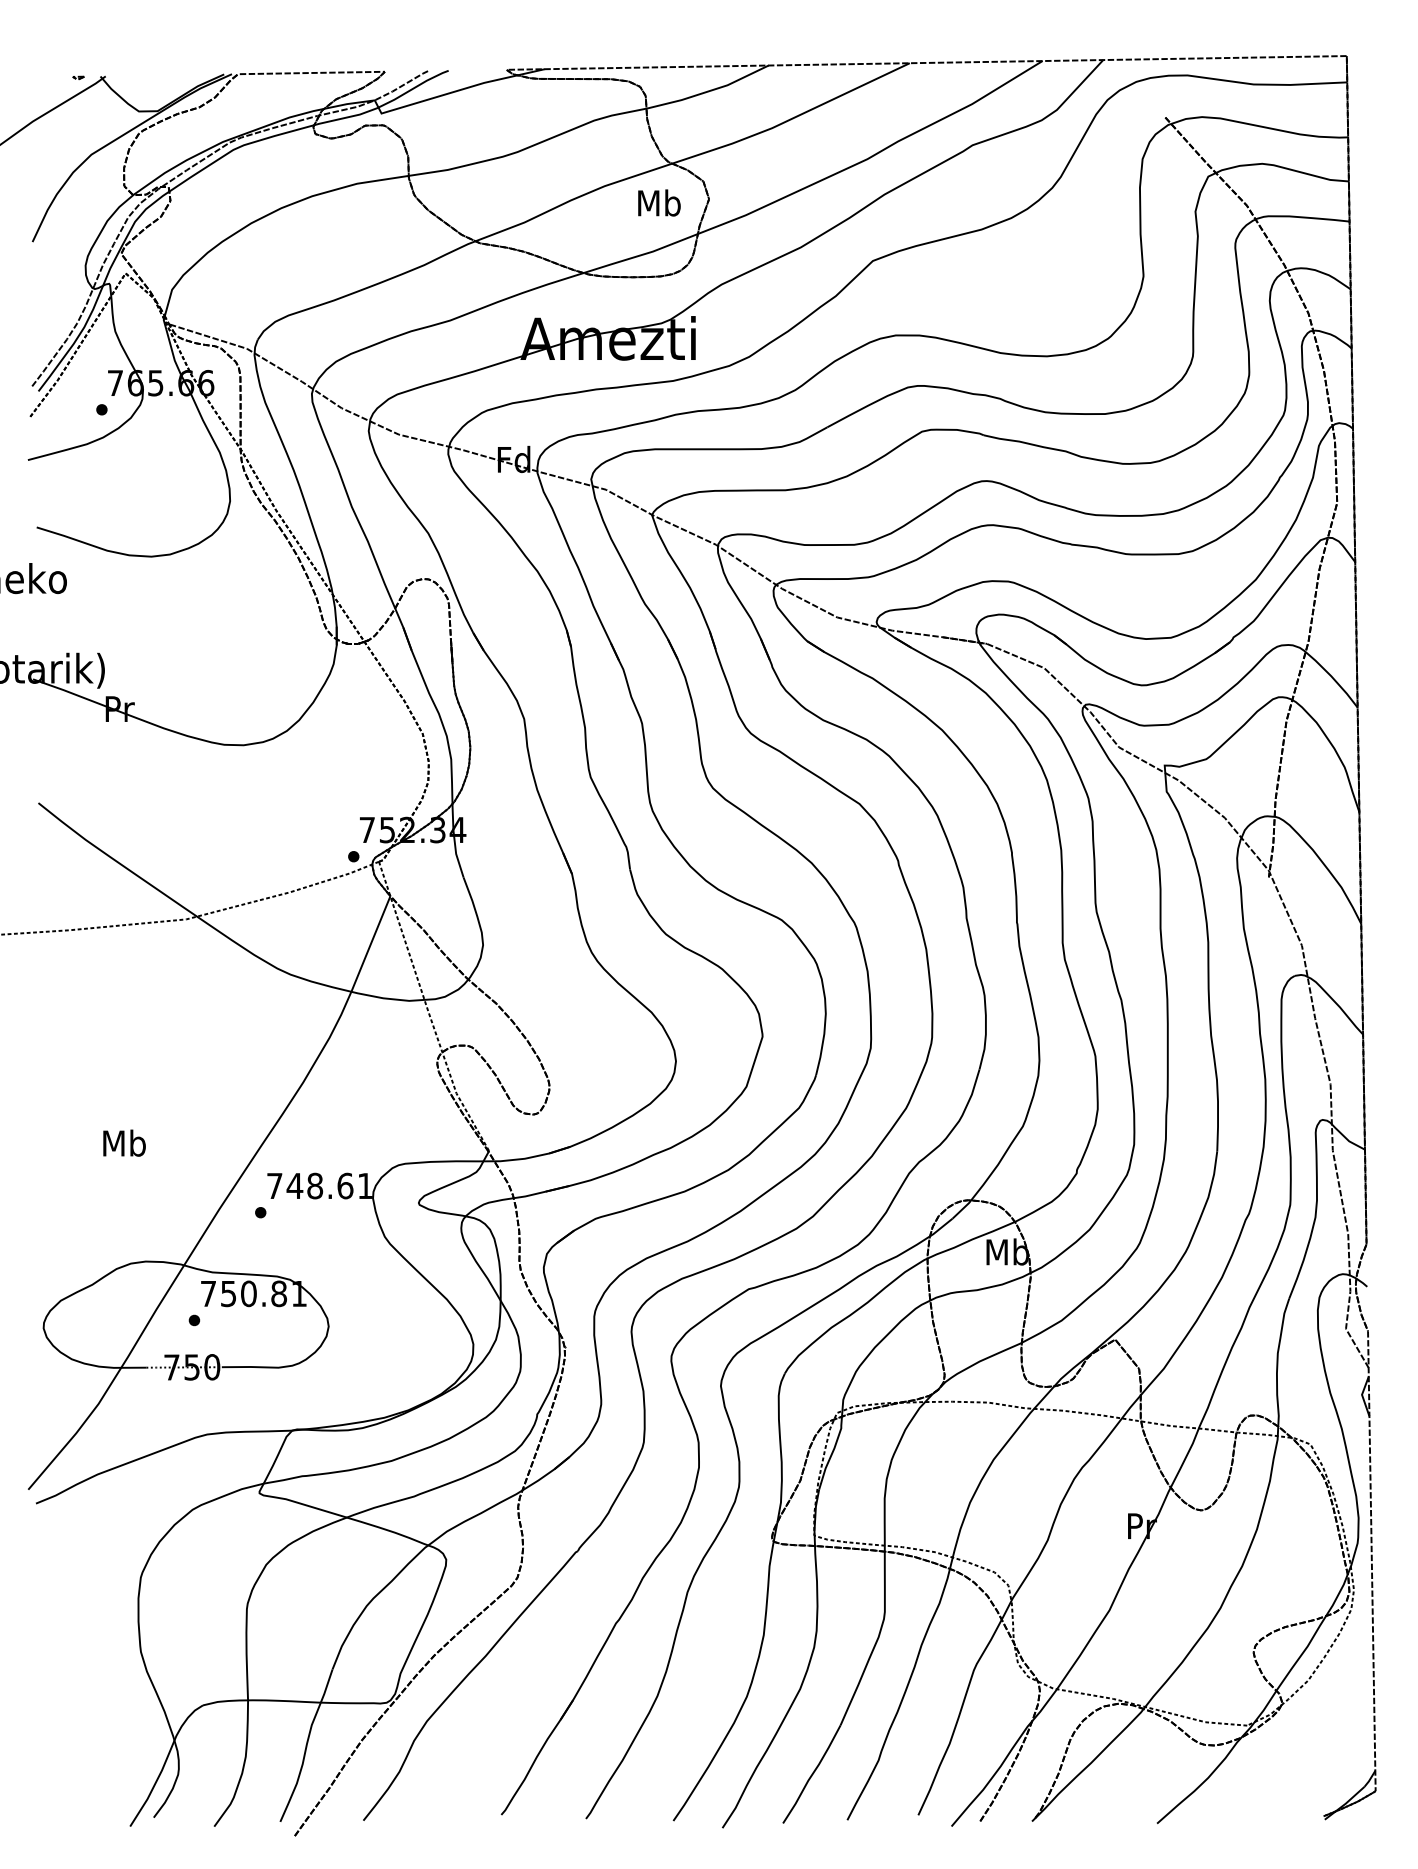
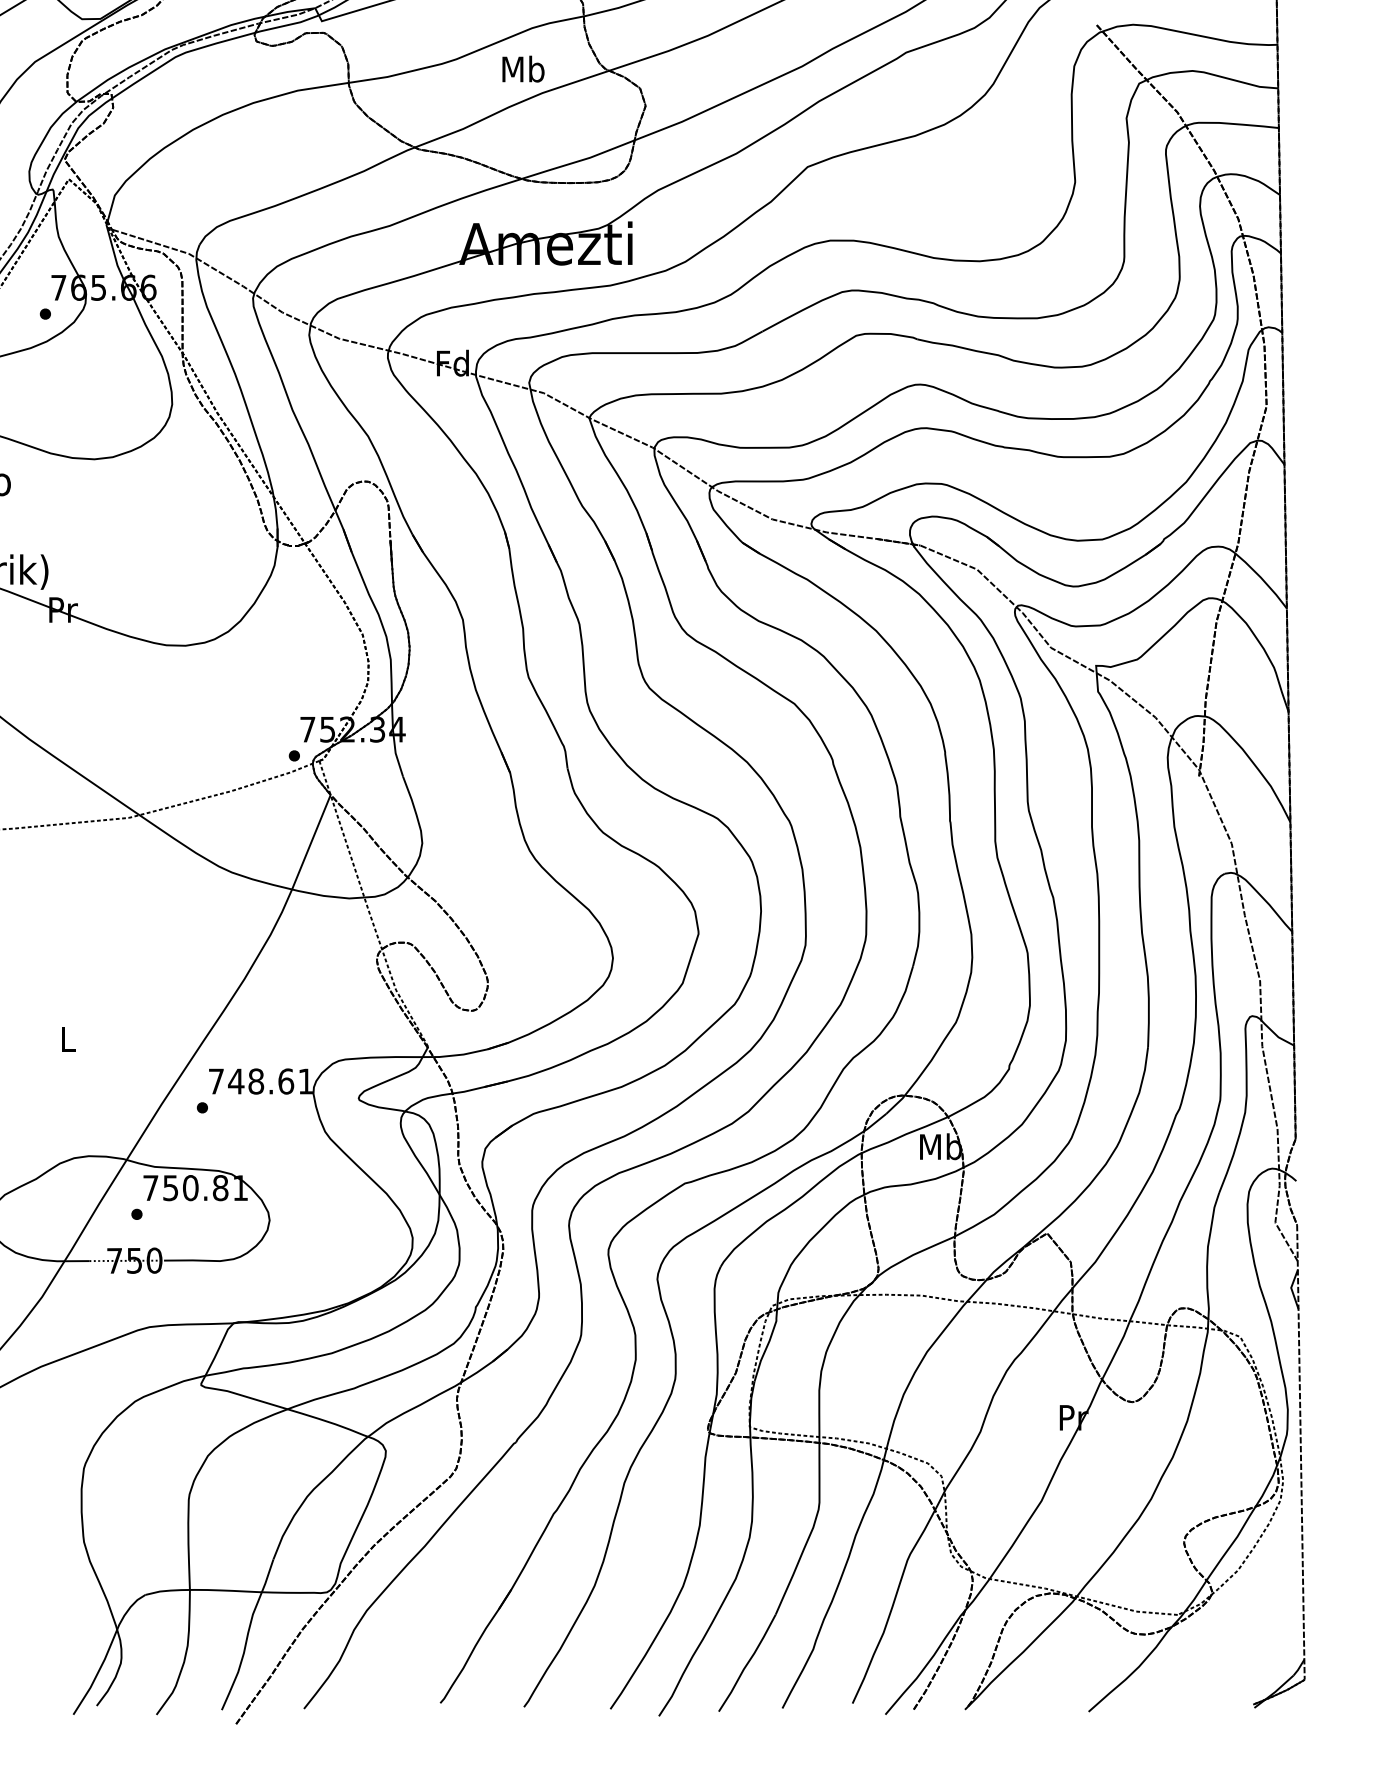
text: (659, 202) -> (523, 68), moved
text: (124, 1142) -> (67, 1038), Mb -> L

